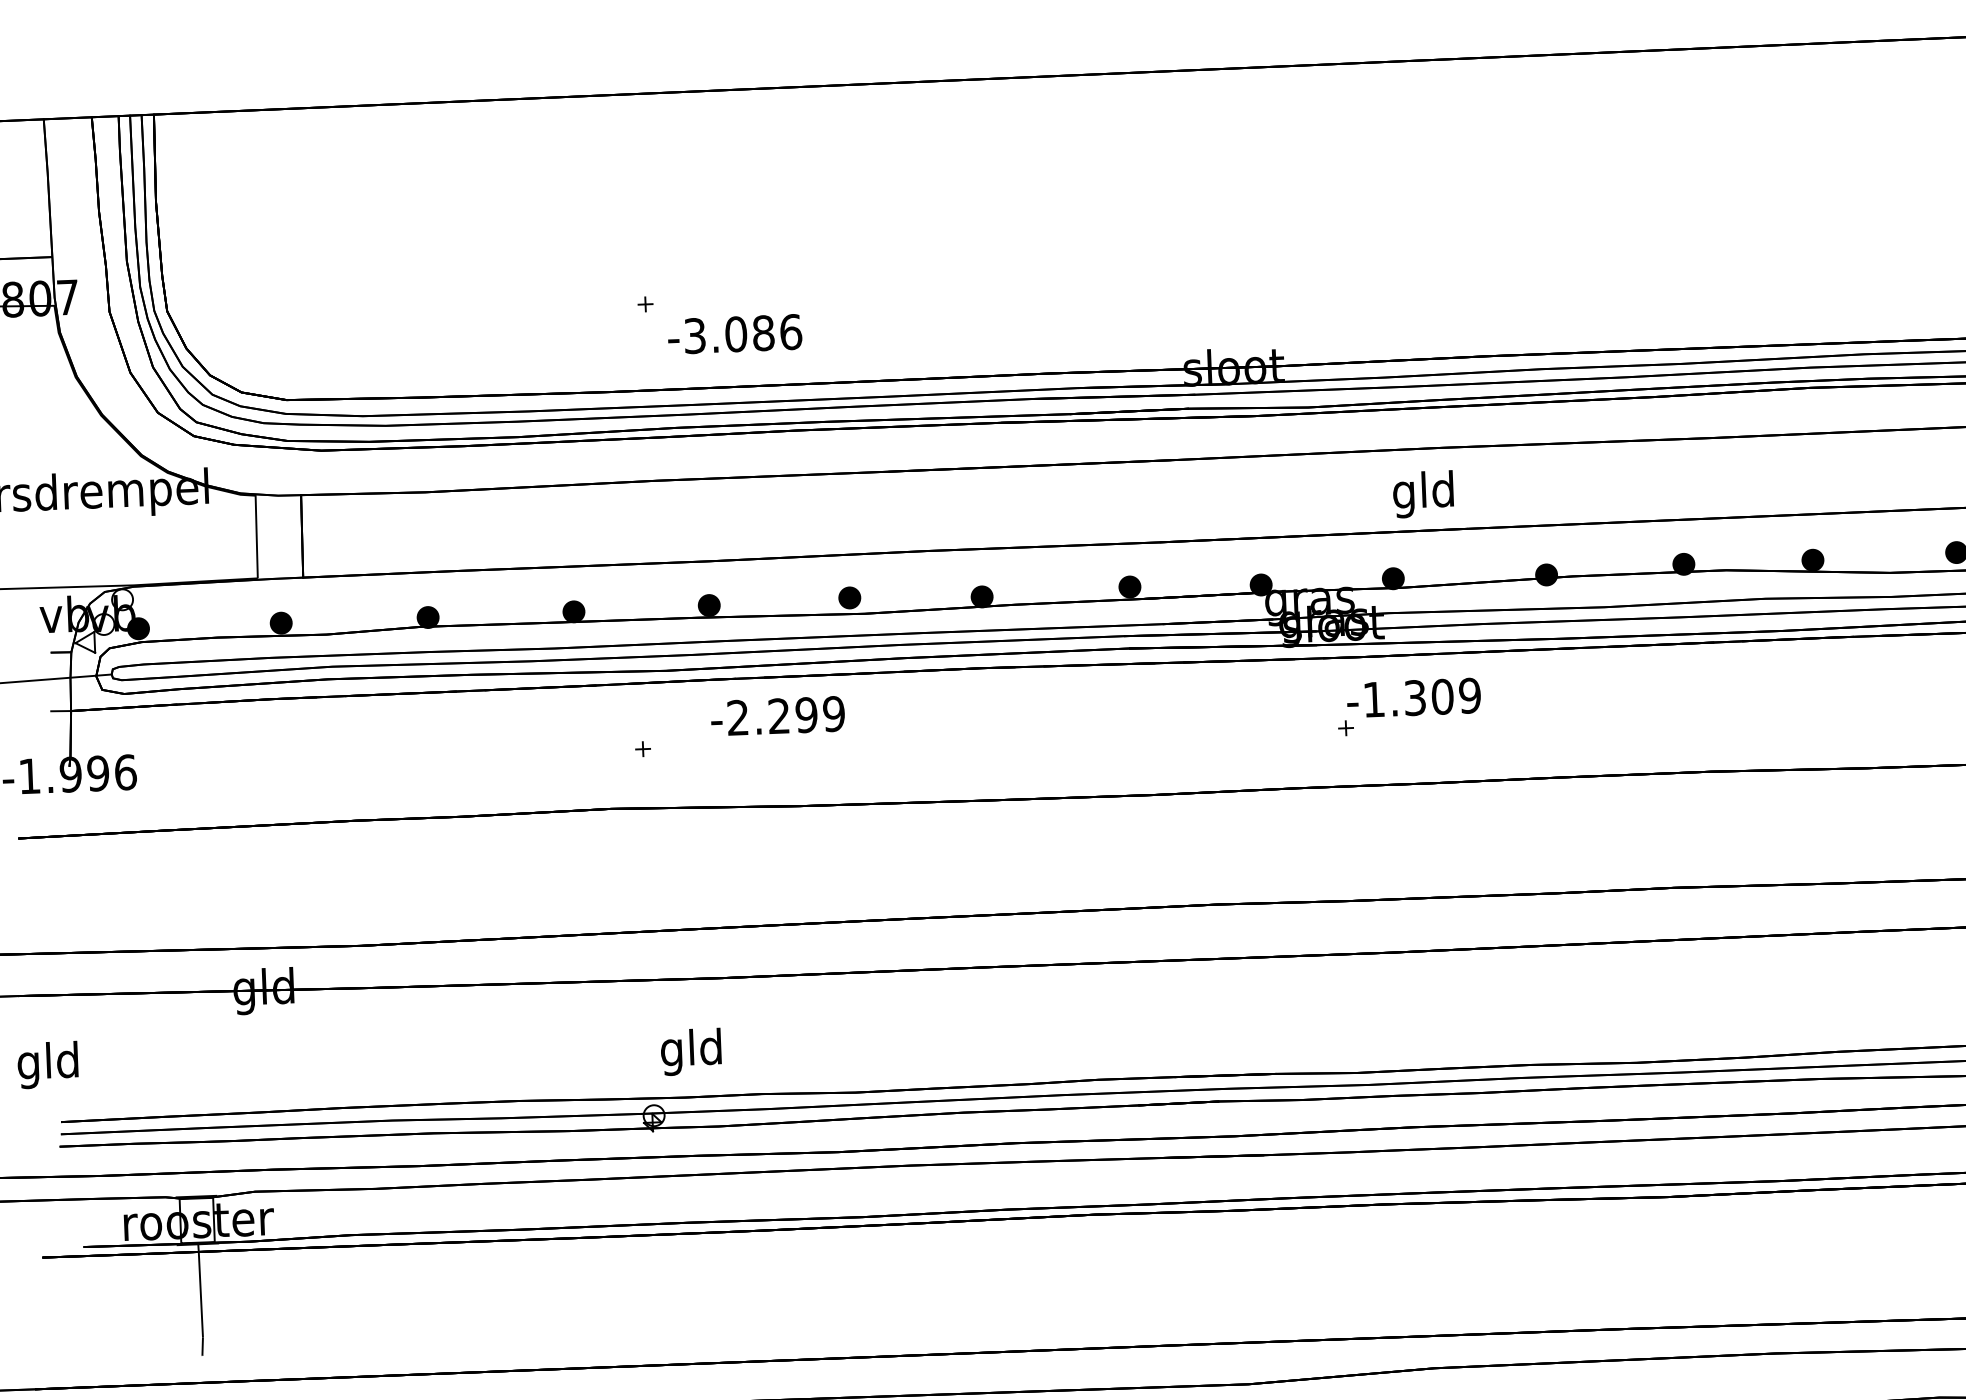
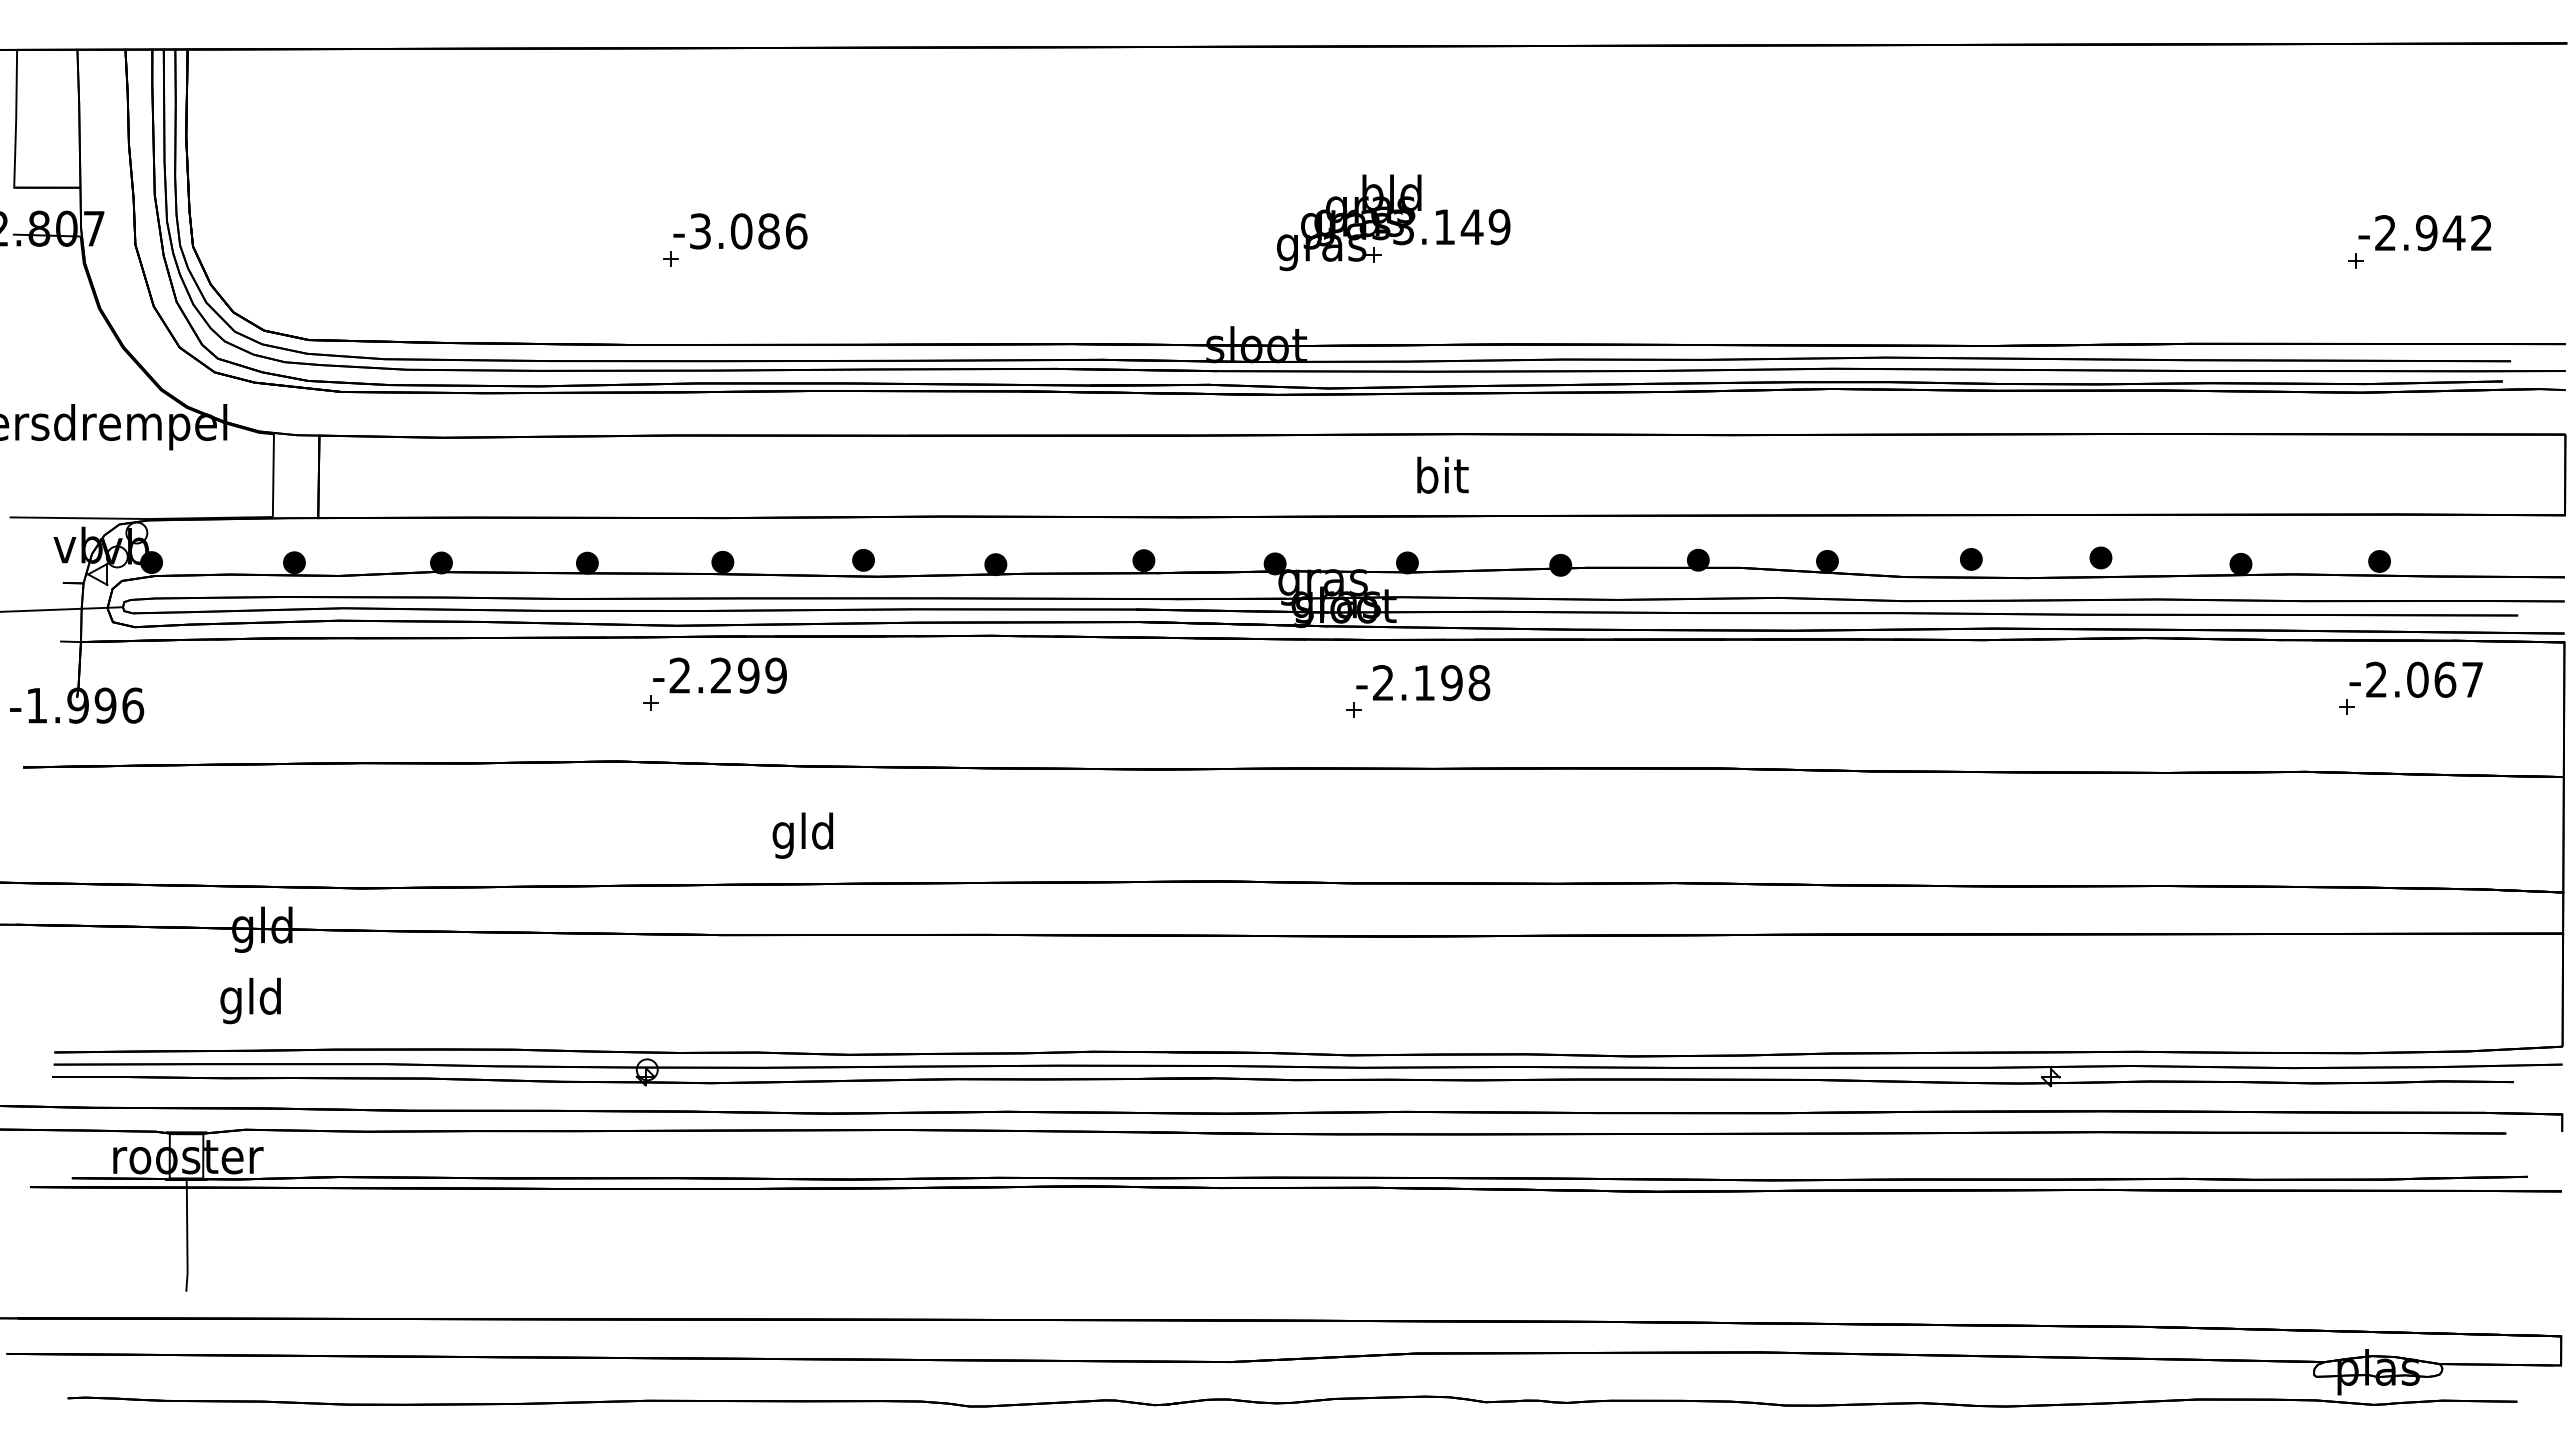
part: (1365, 239) -> (1393, 222), added
text: (735, 334) -> (740, 231), moved
text: (1423, 494) -> (1440, 479), gld -> bit
text: (1422, 698) -> (1431, 683), -1.309 -> -2.198
text: (777, 716) -> (719, 675), moved
text: (690, 1051) -> (802, 835), moved
text: (47, 1064) -> (250, 1000), moved

